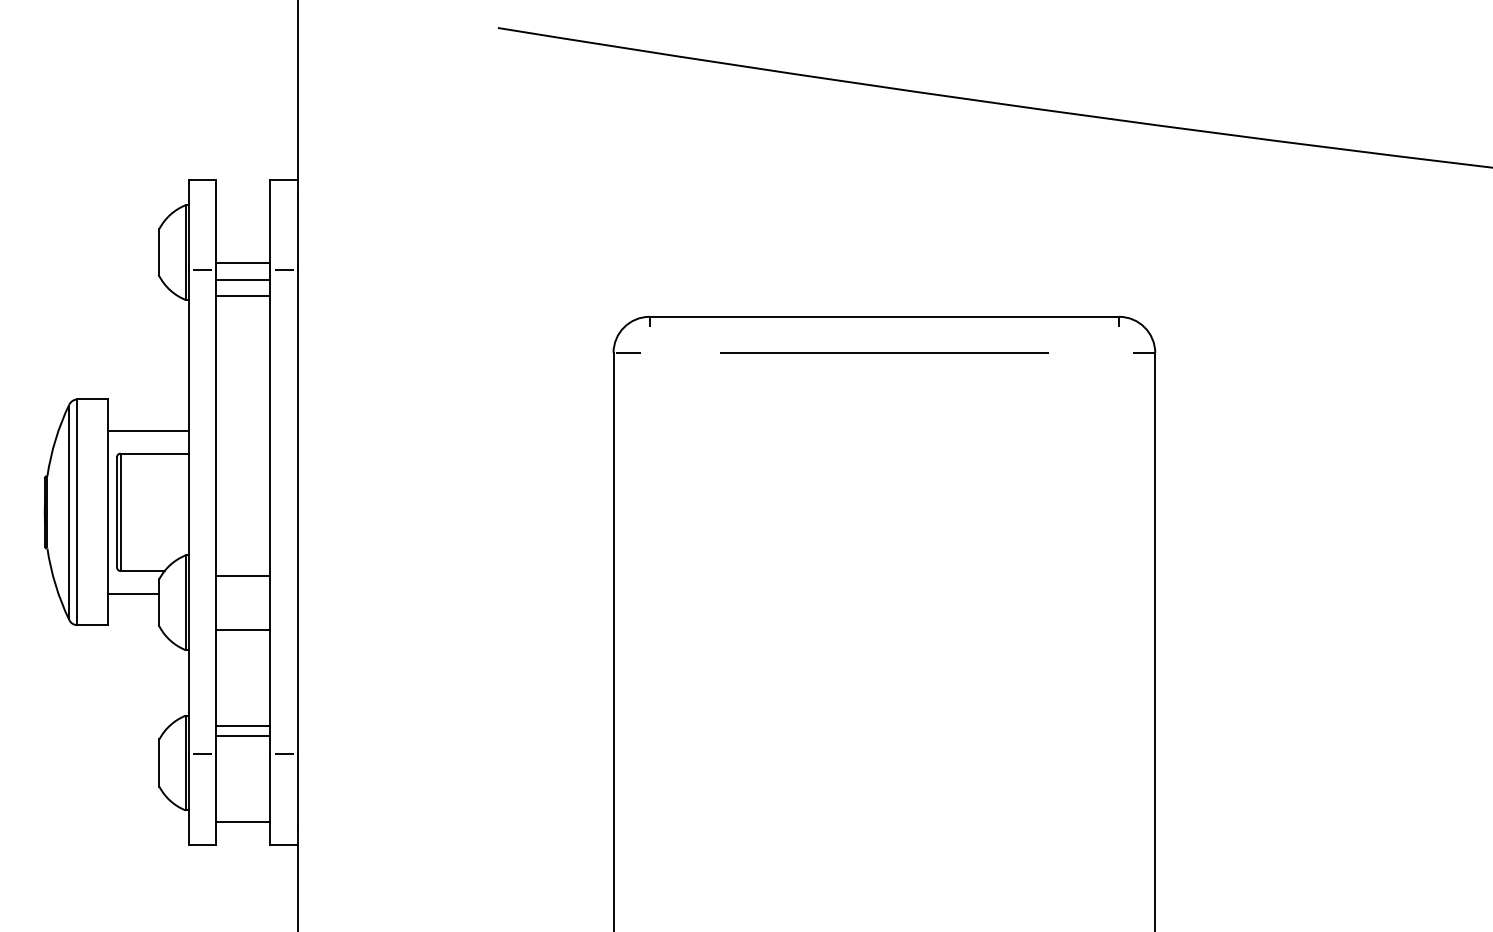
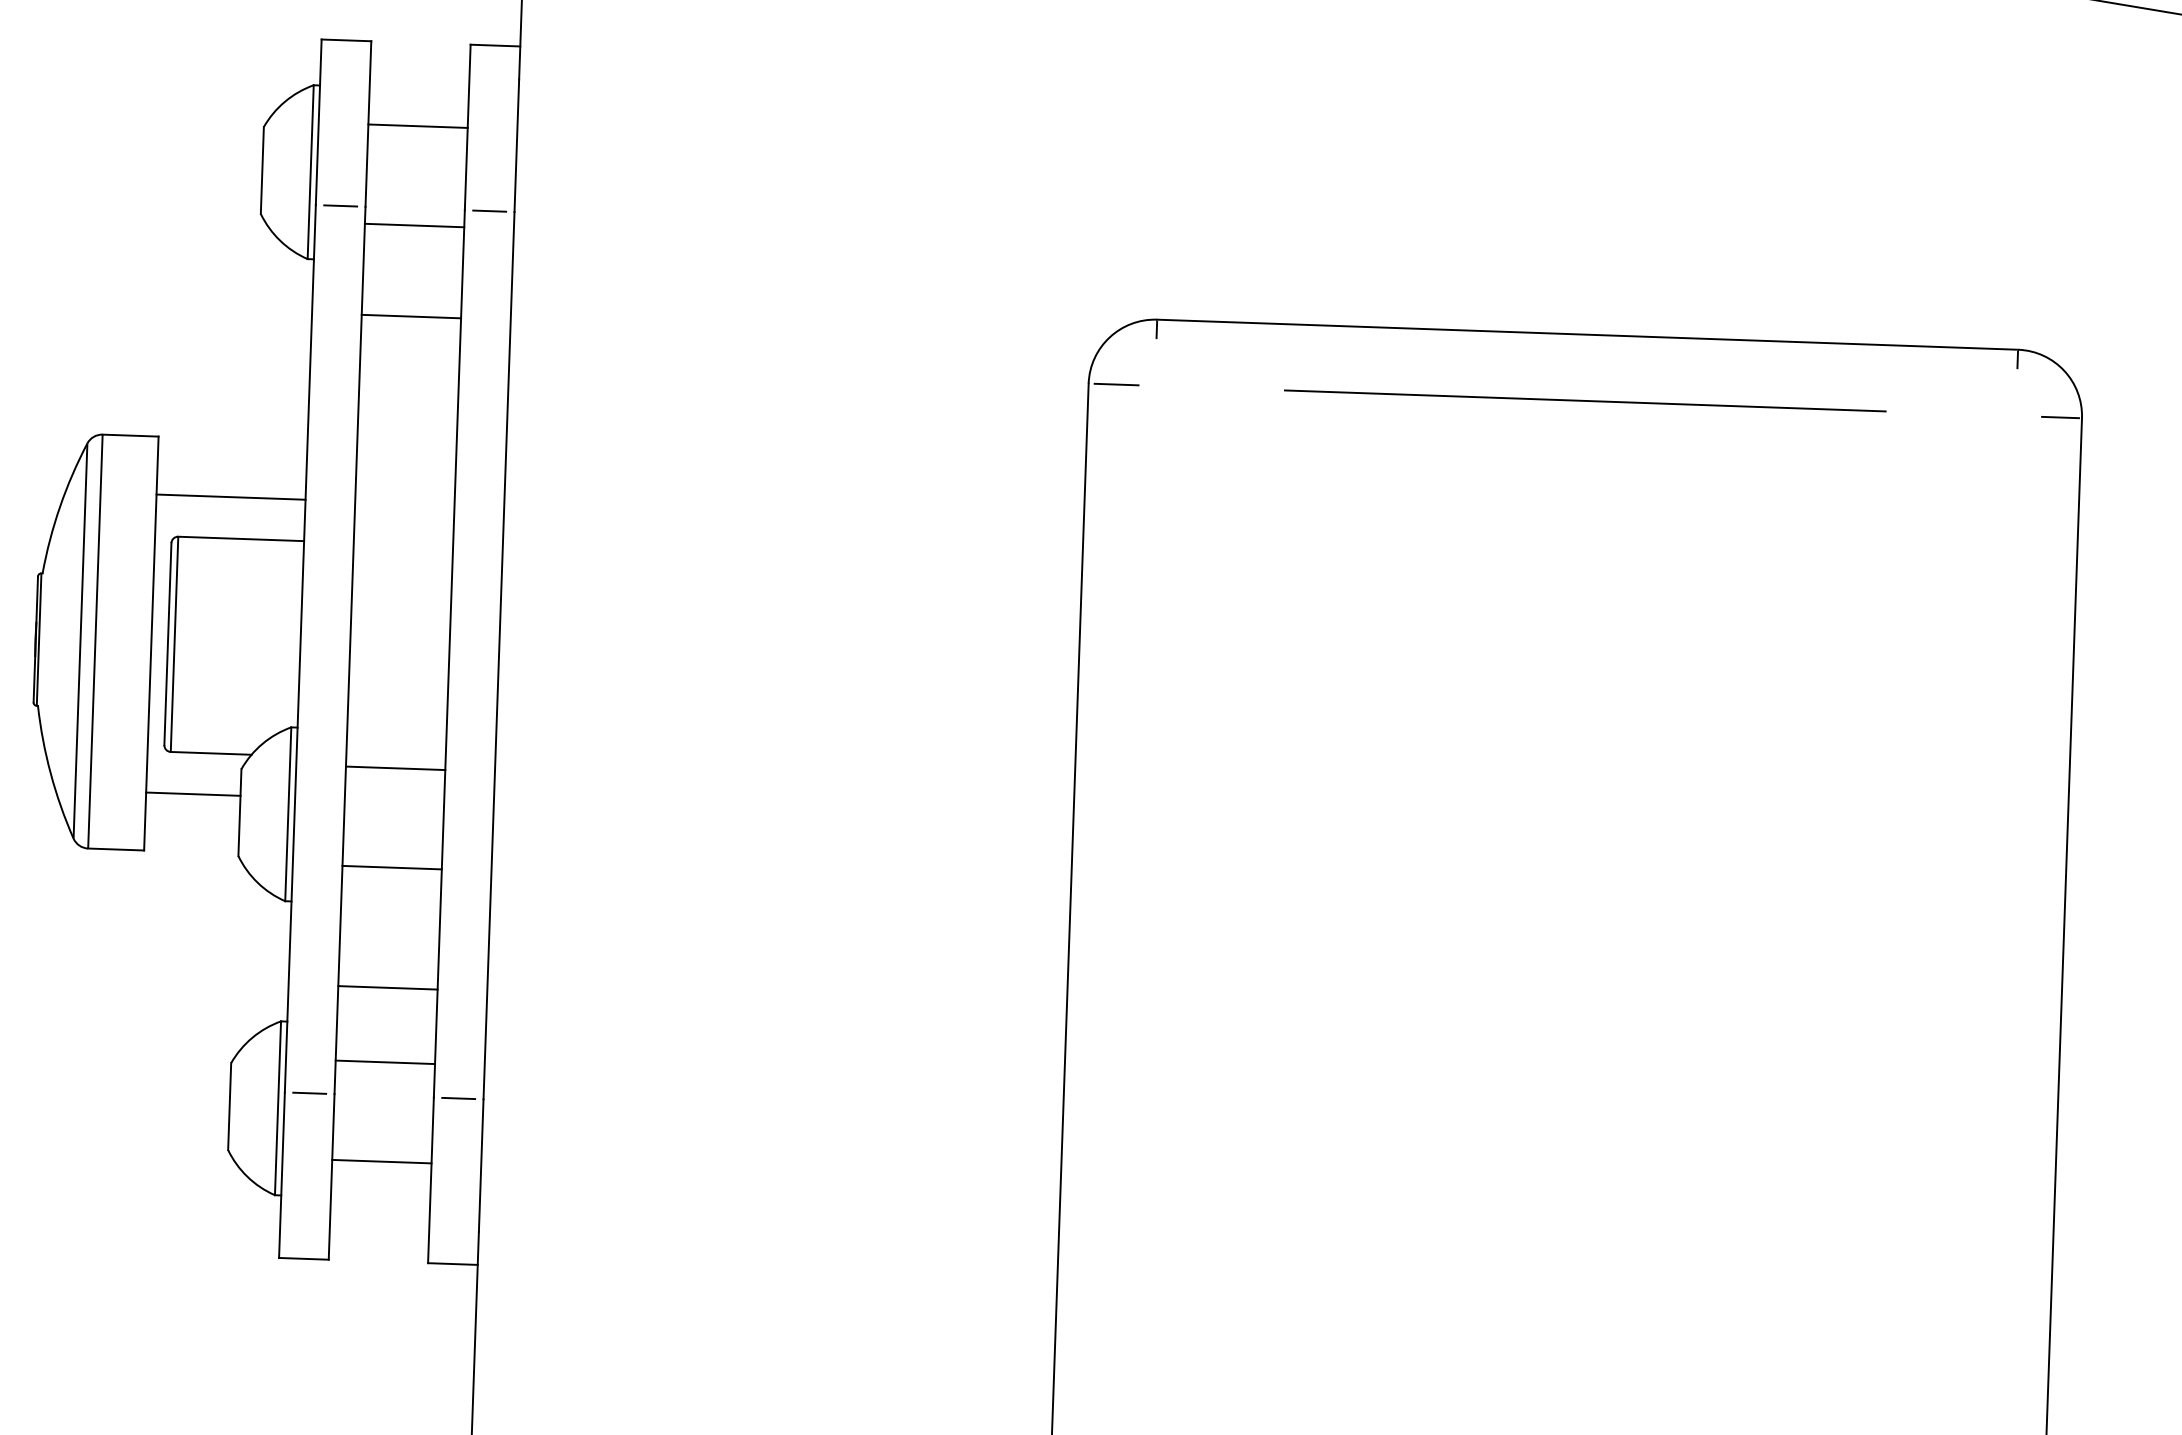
line: (243, 262) -> (418, 126), moved
line: (243, 296) -> (411, 316), moved
line: (243, 726) -> (388, 988), moved
line: (243, 822) -> (382, 1162), moved

